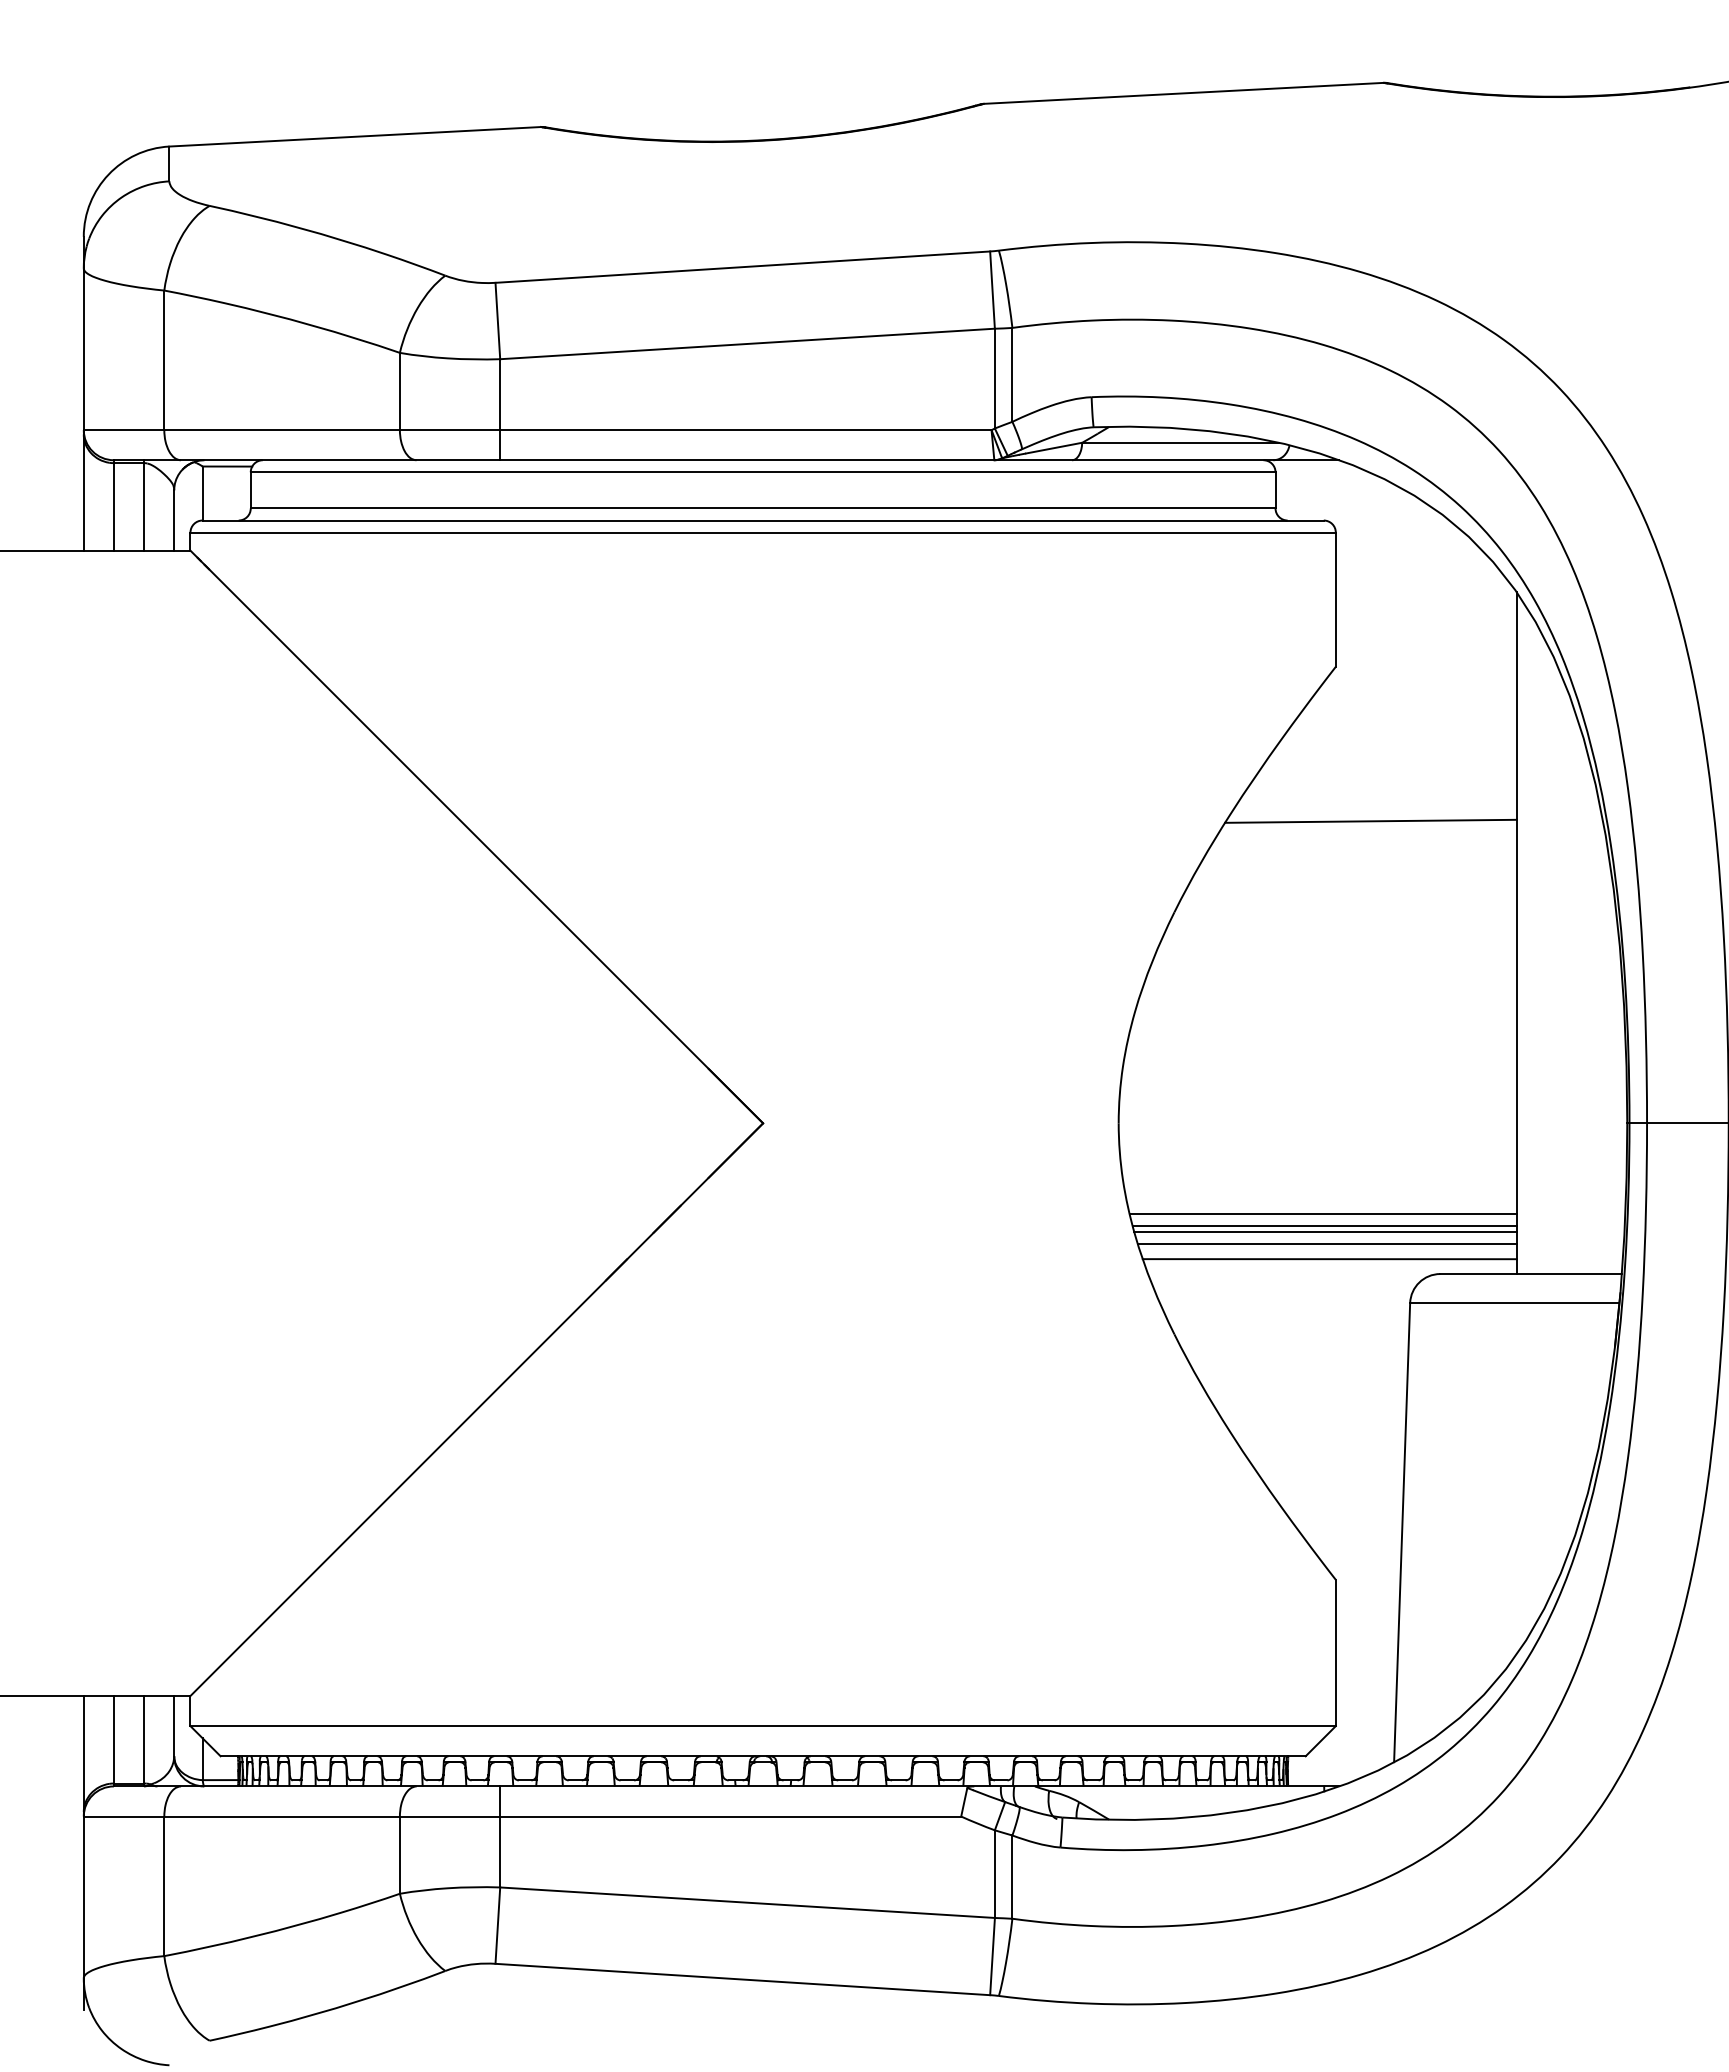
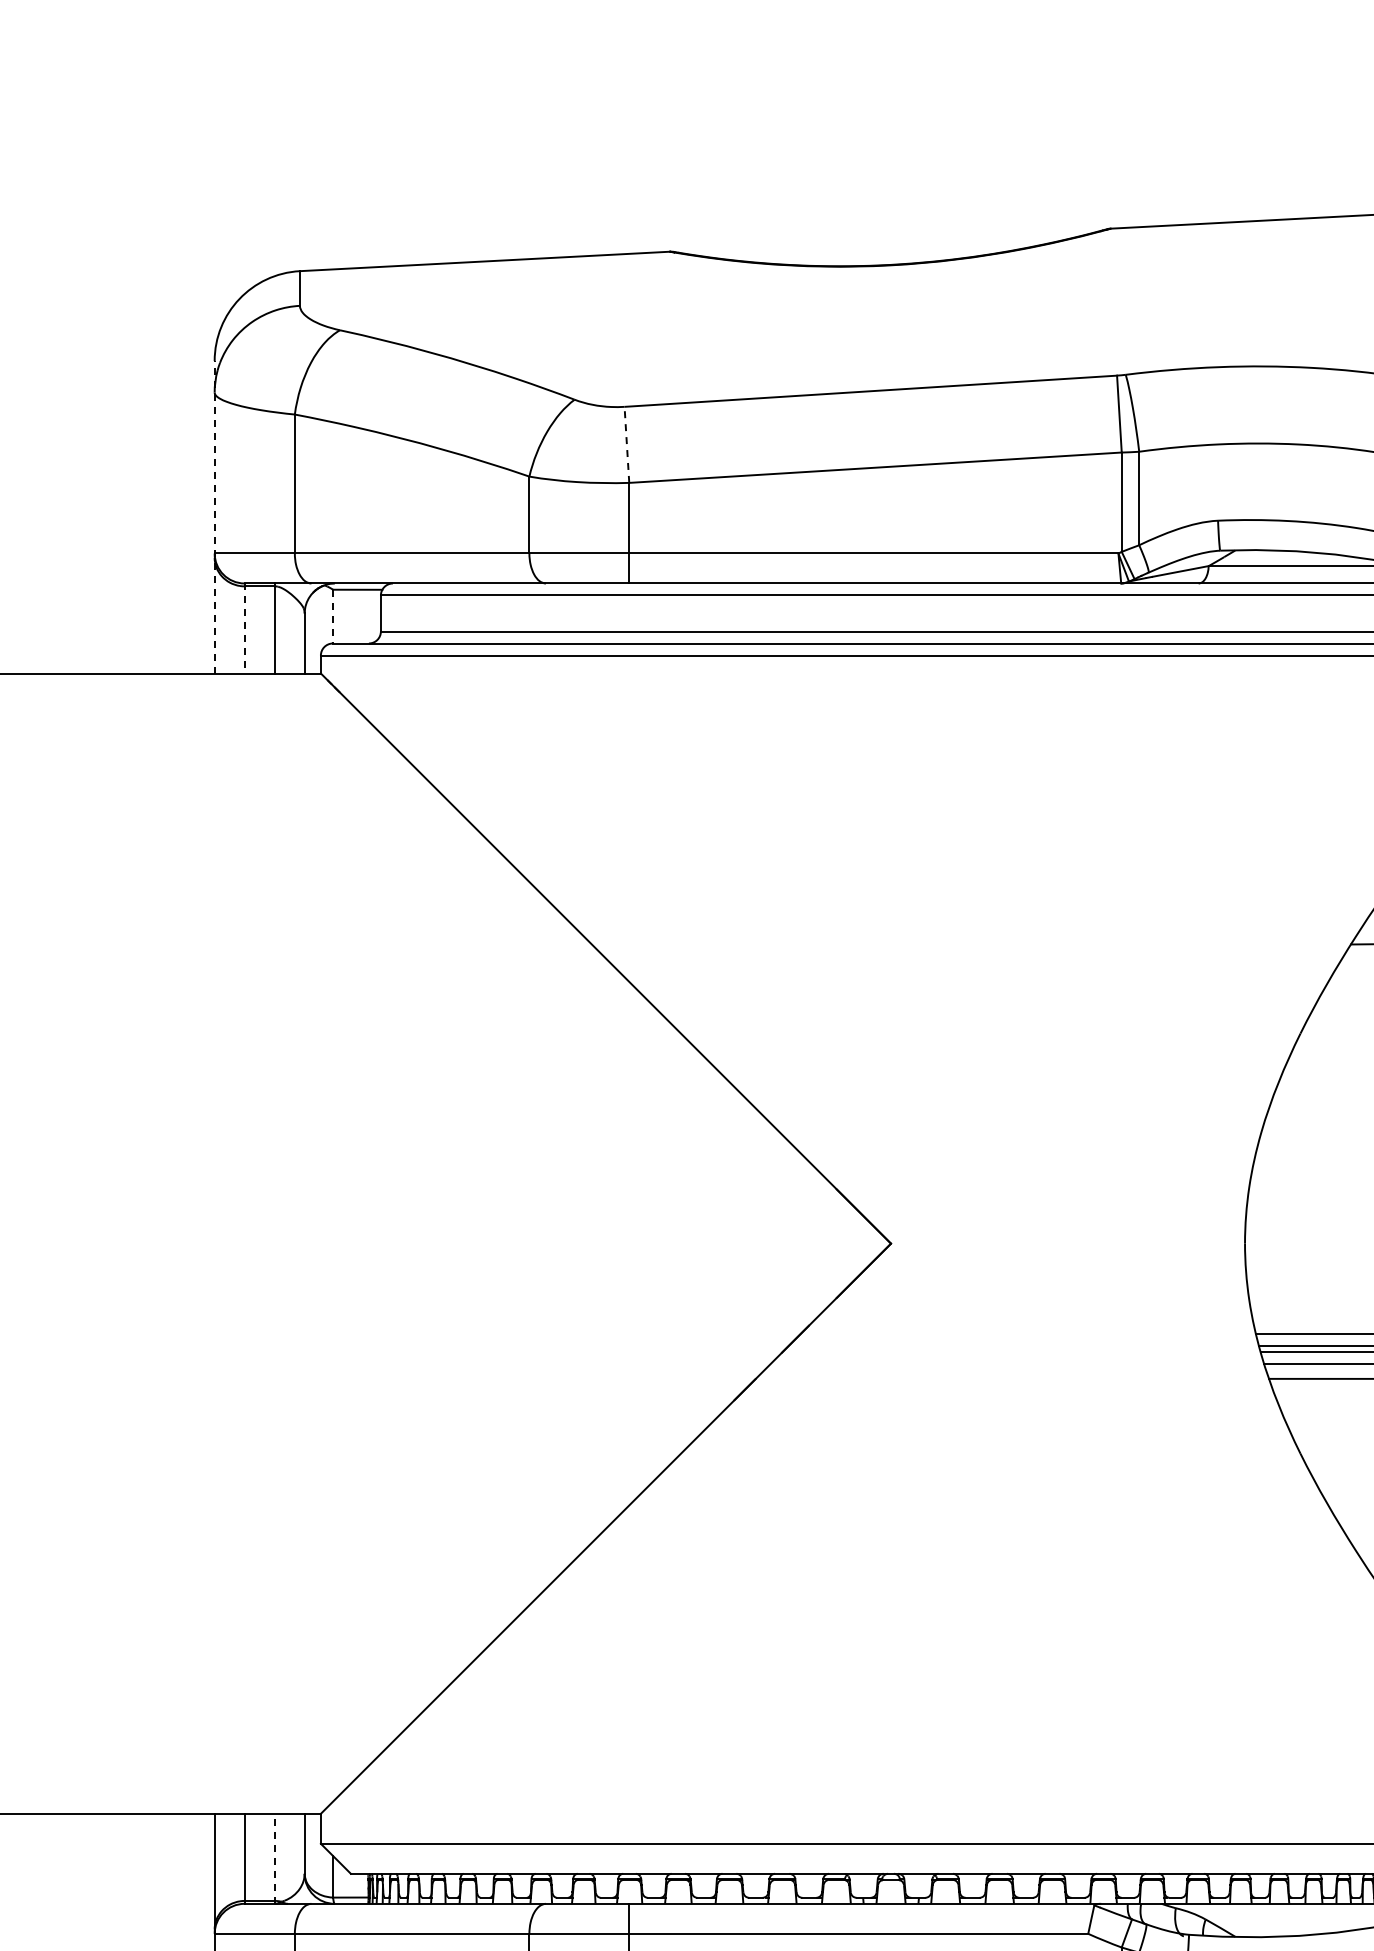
line: (497, 320) -> (626, 444), solid -> dashed
line: (83, 393) -> (214, 517), solid -> dashed
line: (202, 494) -> (332, 617), solid -> dashed
line: (113, 505) -> (244, 628), solid -> dashed
line: (144, 1740) -> (275, 1858), solid -> dashed

